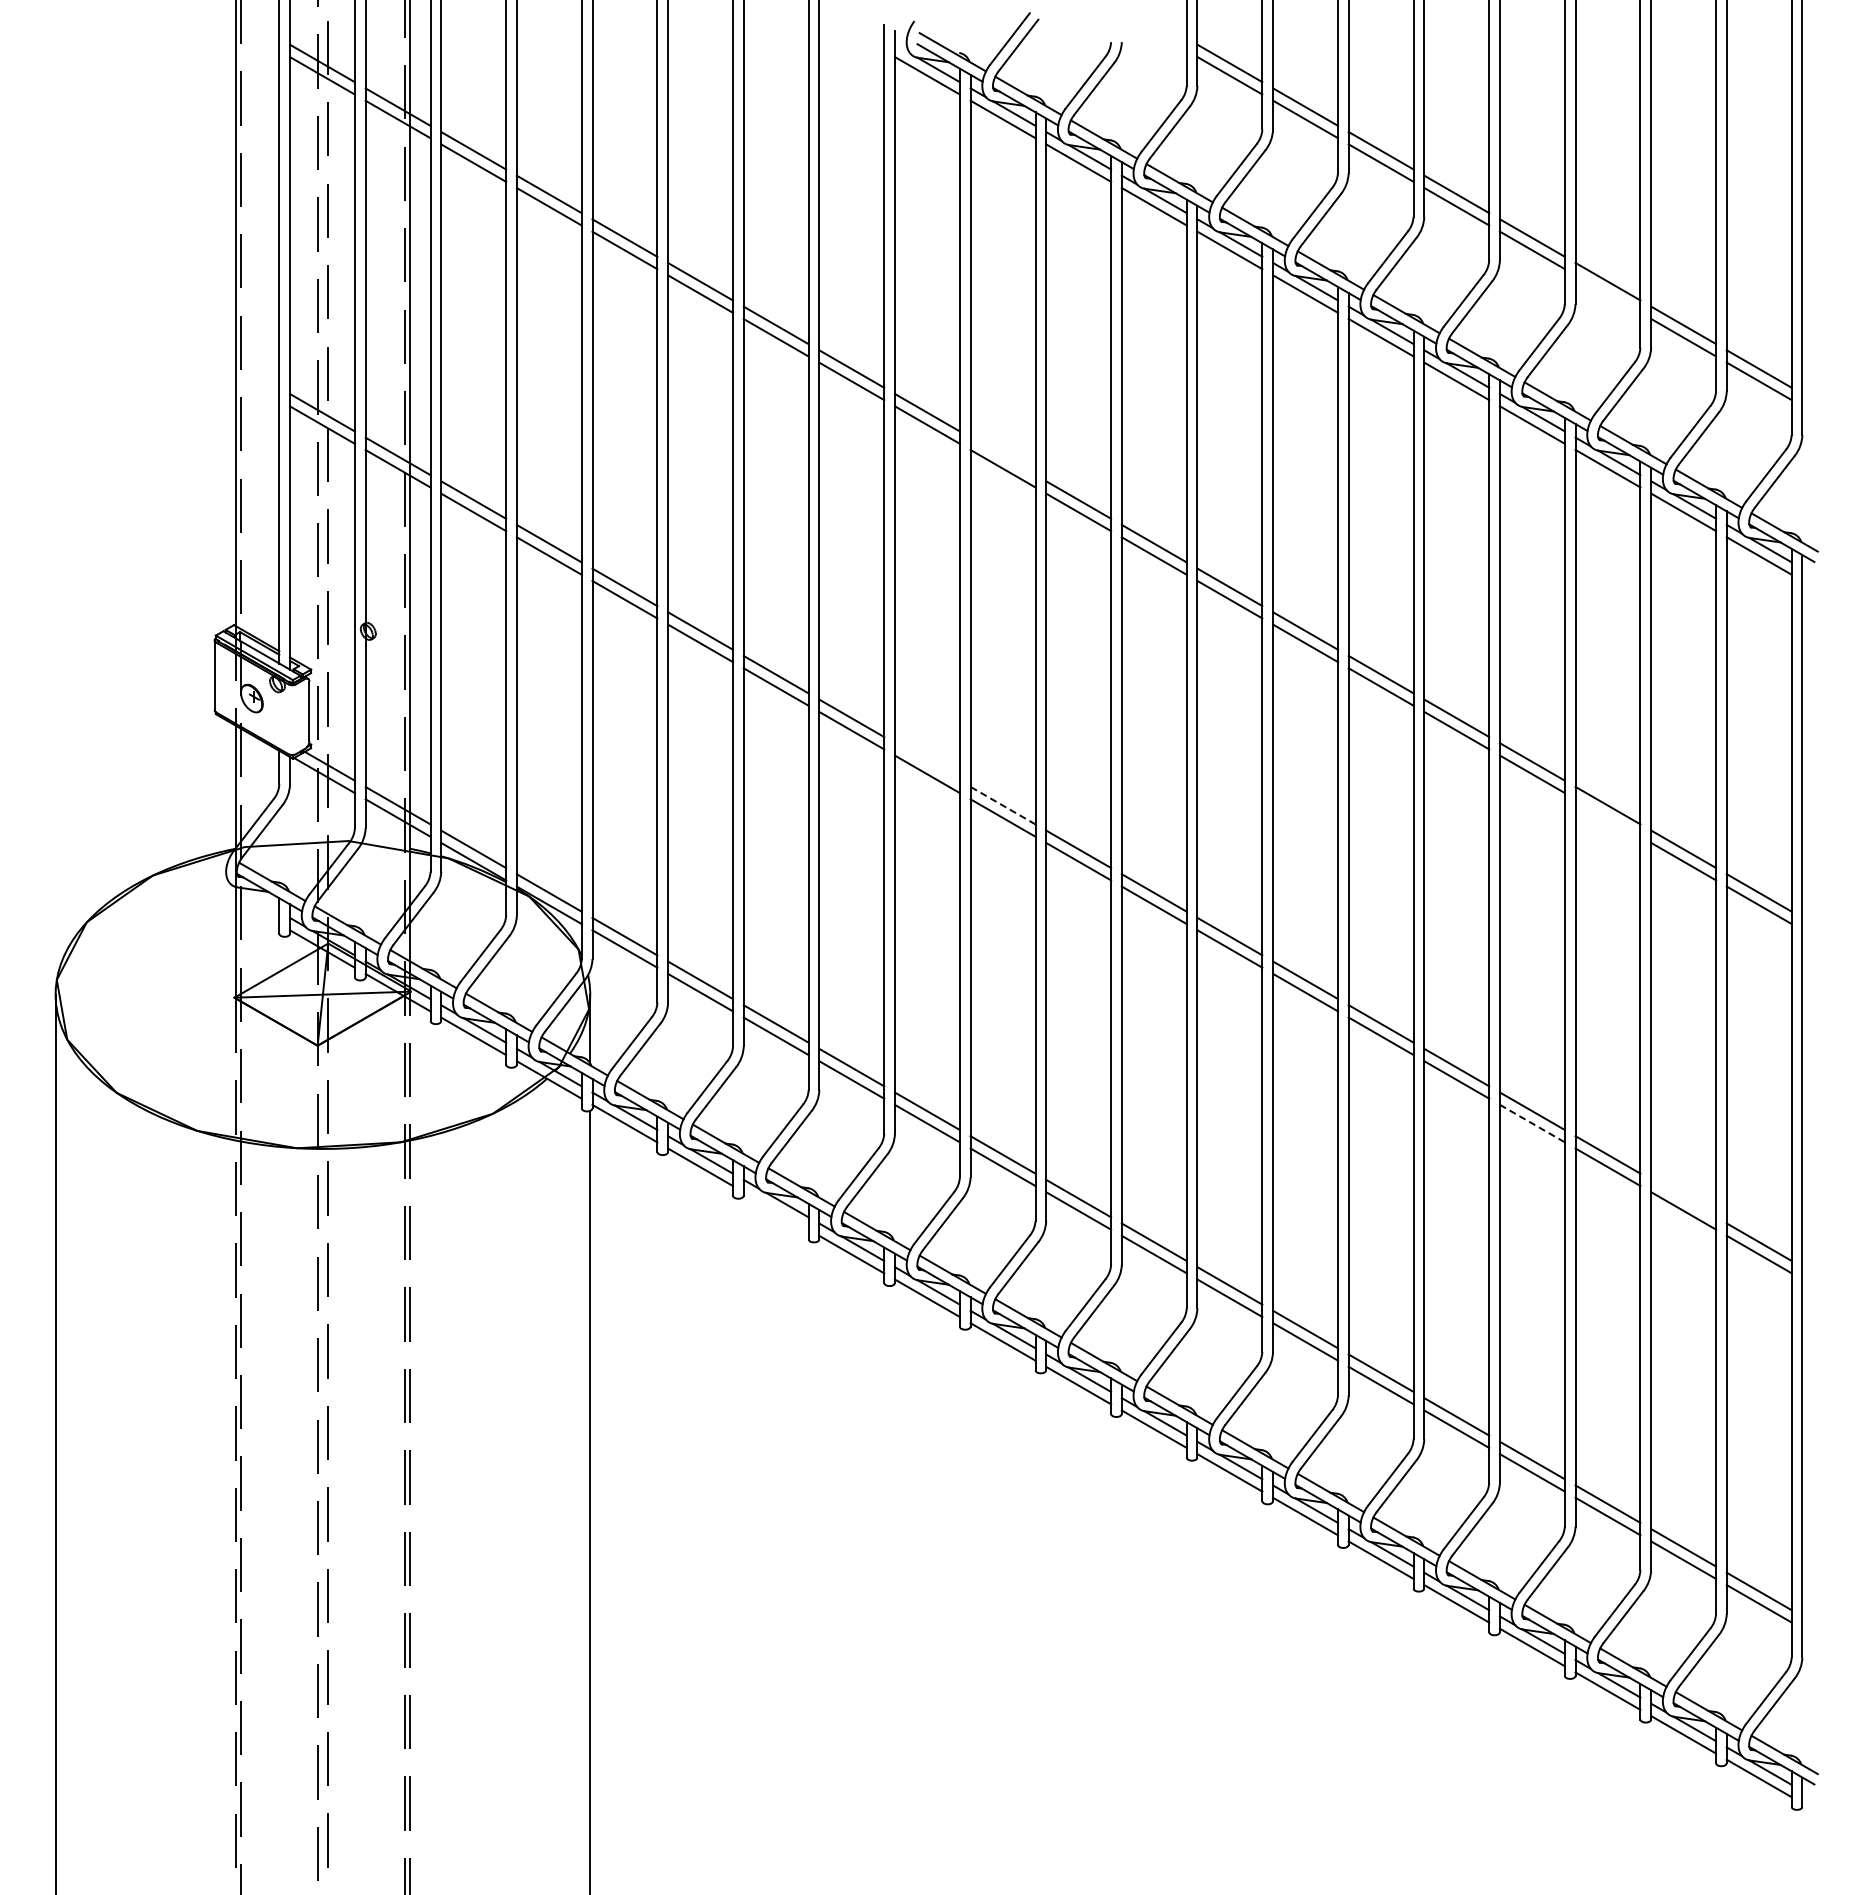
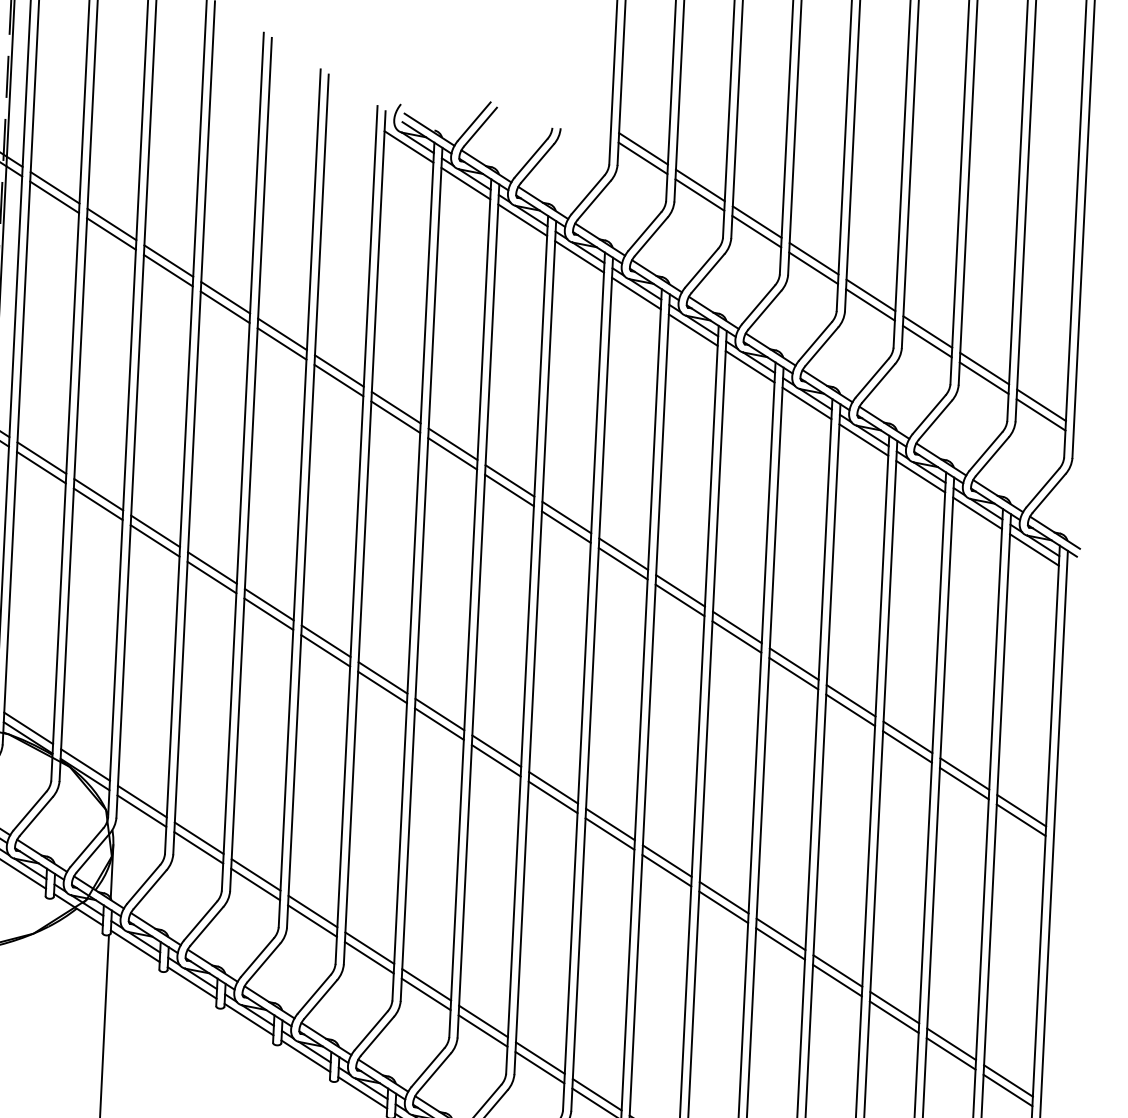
line: (1607, 293) -> (926, 341), added
line: (1002, 456) -> (452, 444), added
line: (926, 761) -> (382, 677), added
line: (1002, 805) -> (439, 714), dashed -> solid
line: (1607, 817) -> (907, 746), added
line: (1532, 1123) -> (837, 980), dashed -> solid
line: (1683, 1198) -> (951, 1044), added
line: (775, 1210) -> (248, 1019), added

